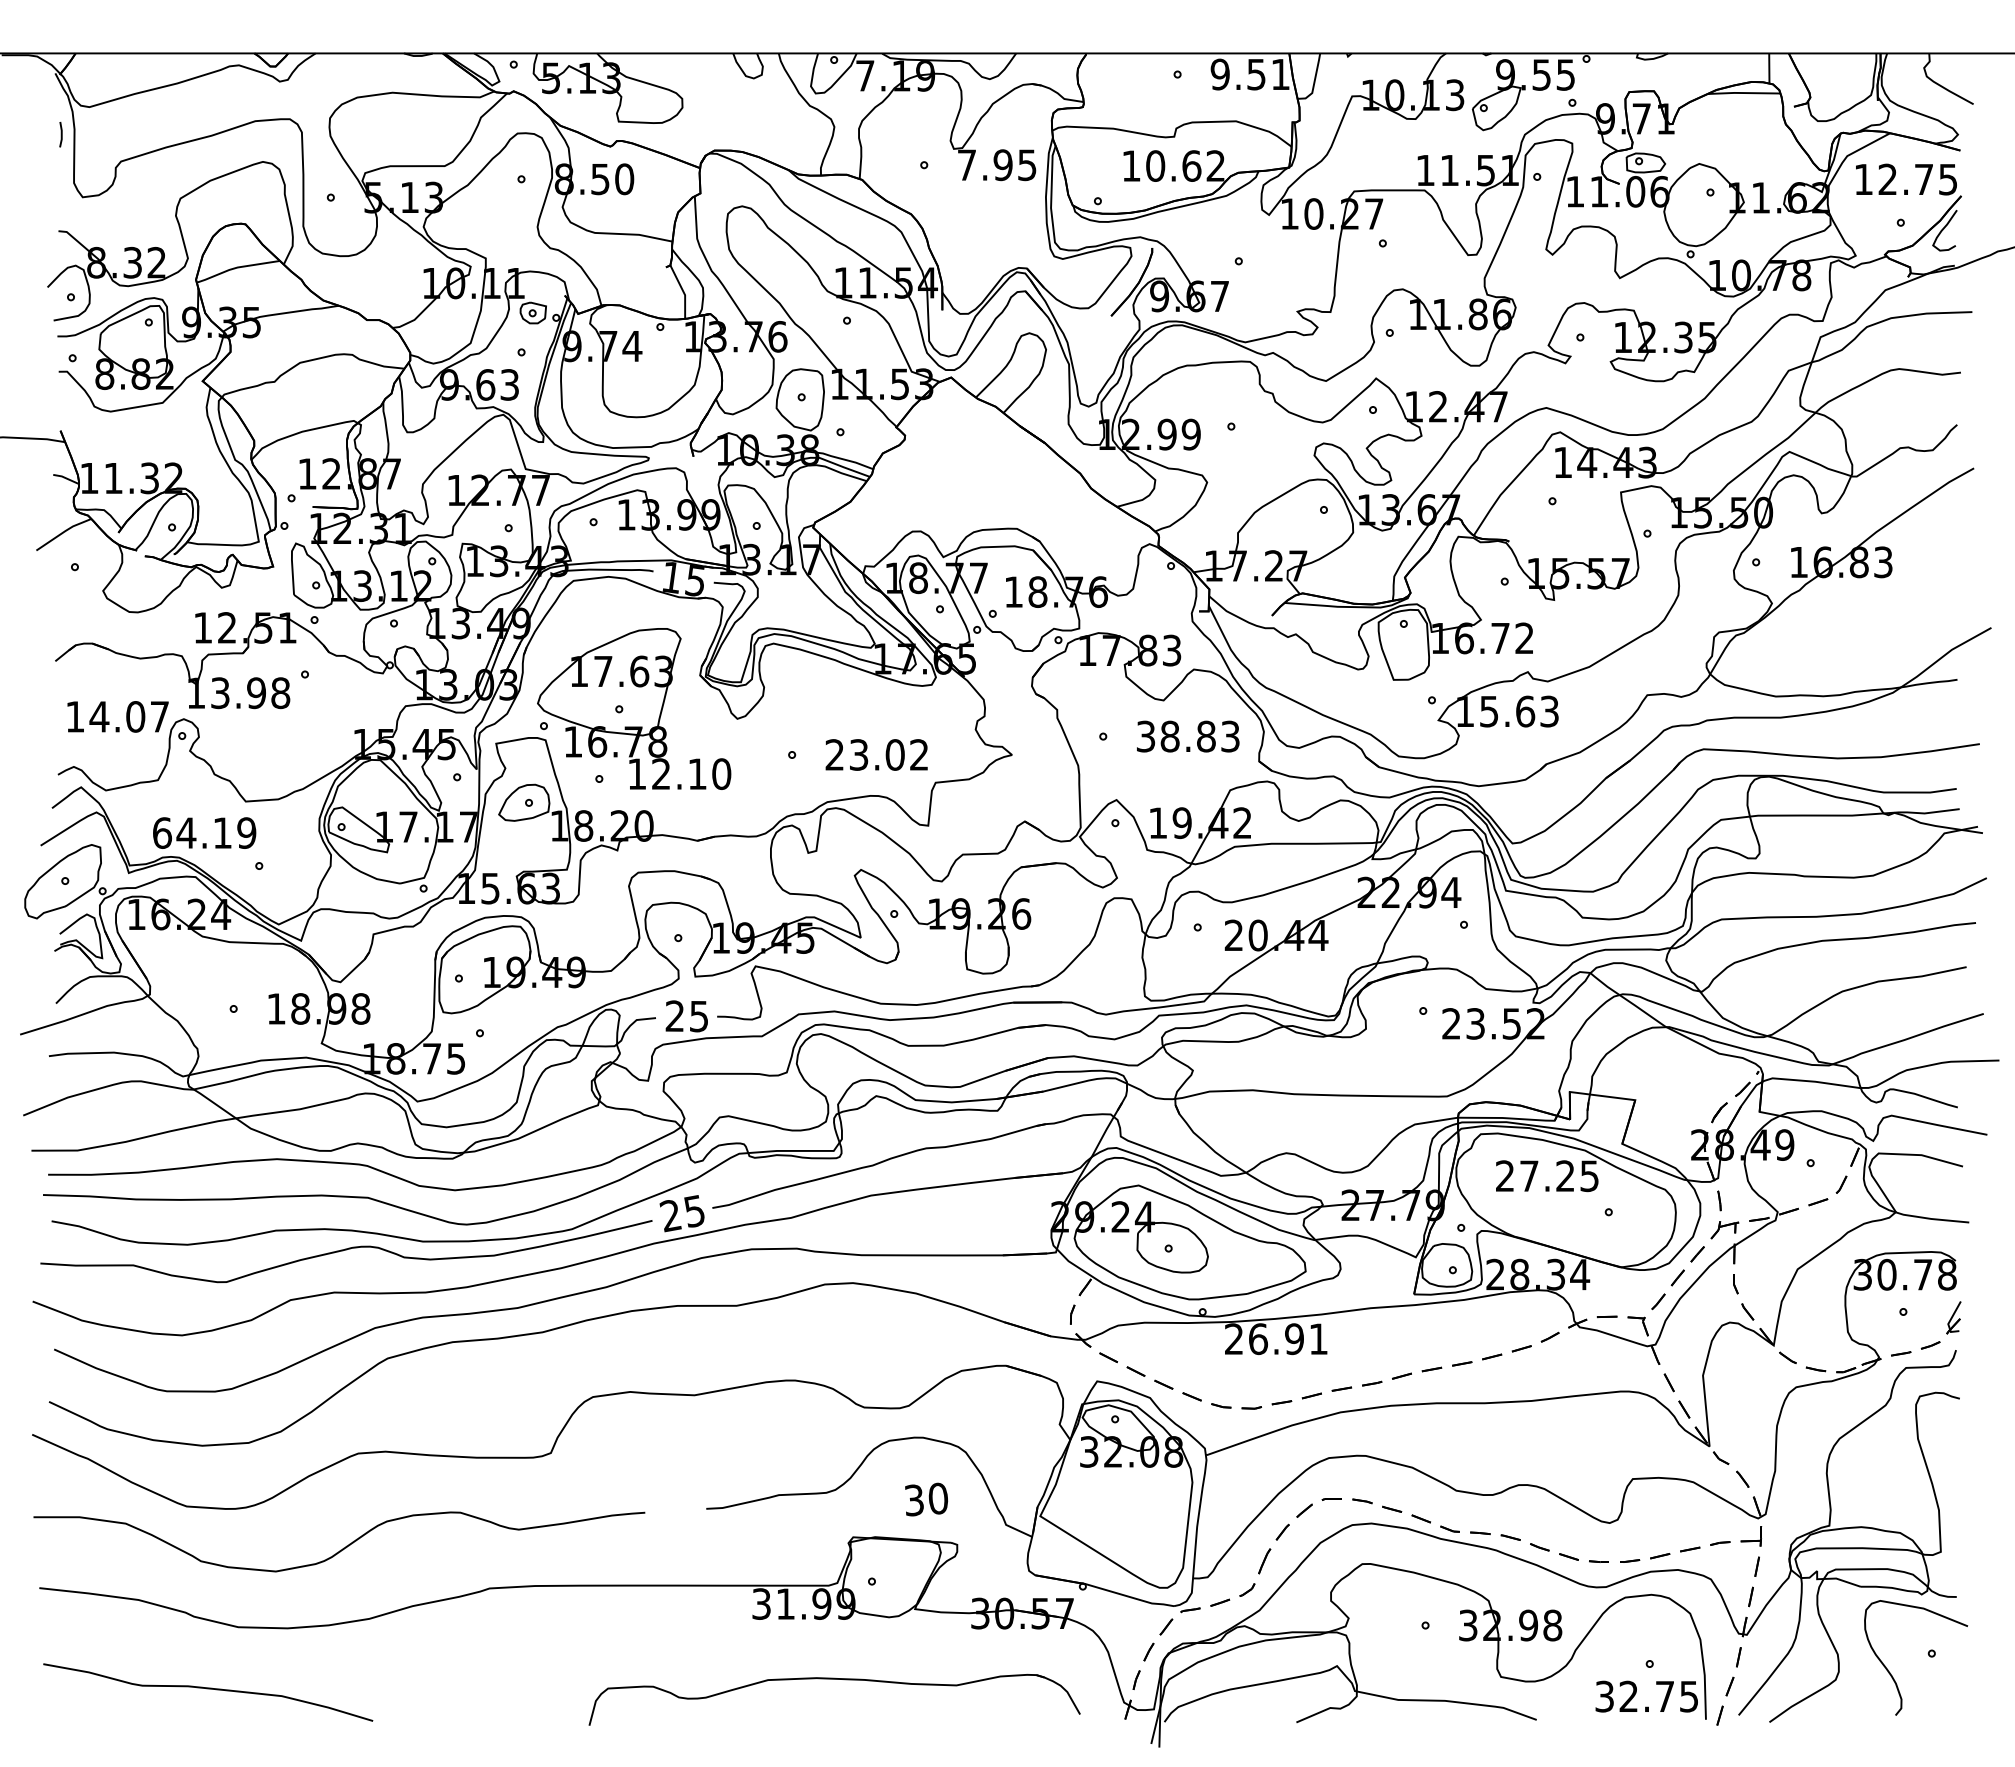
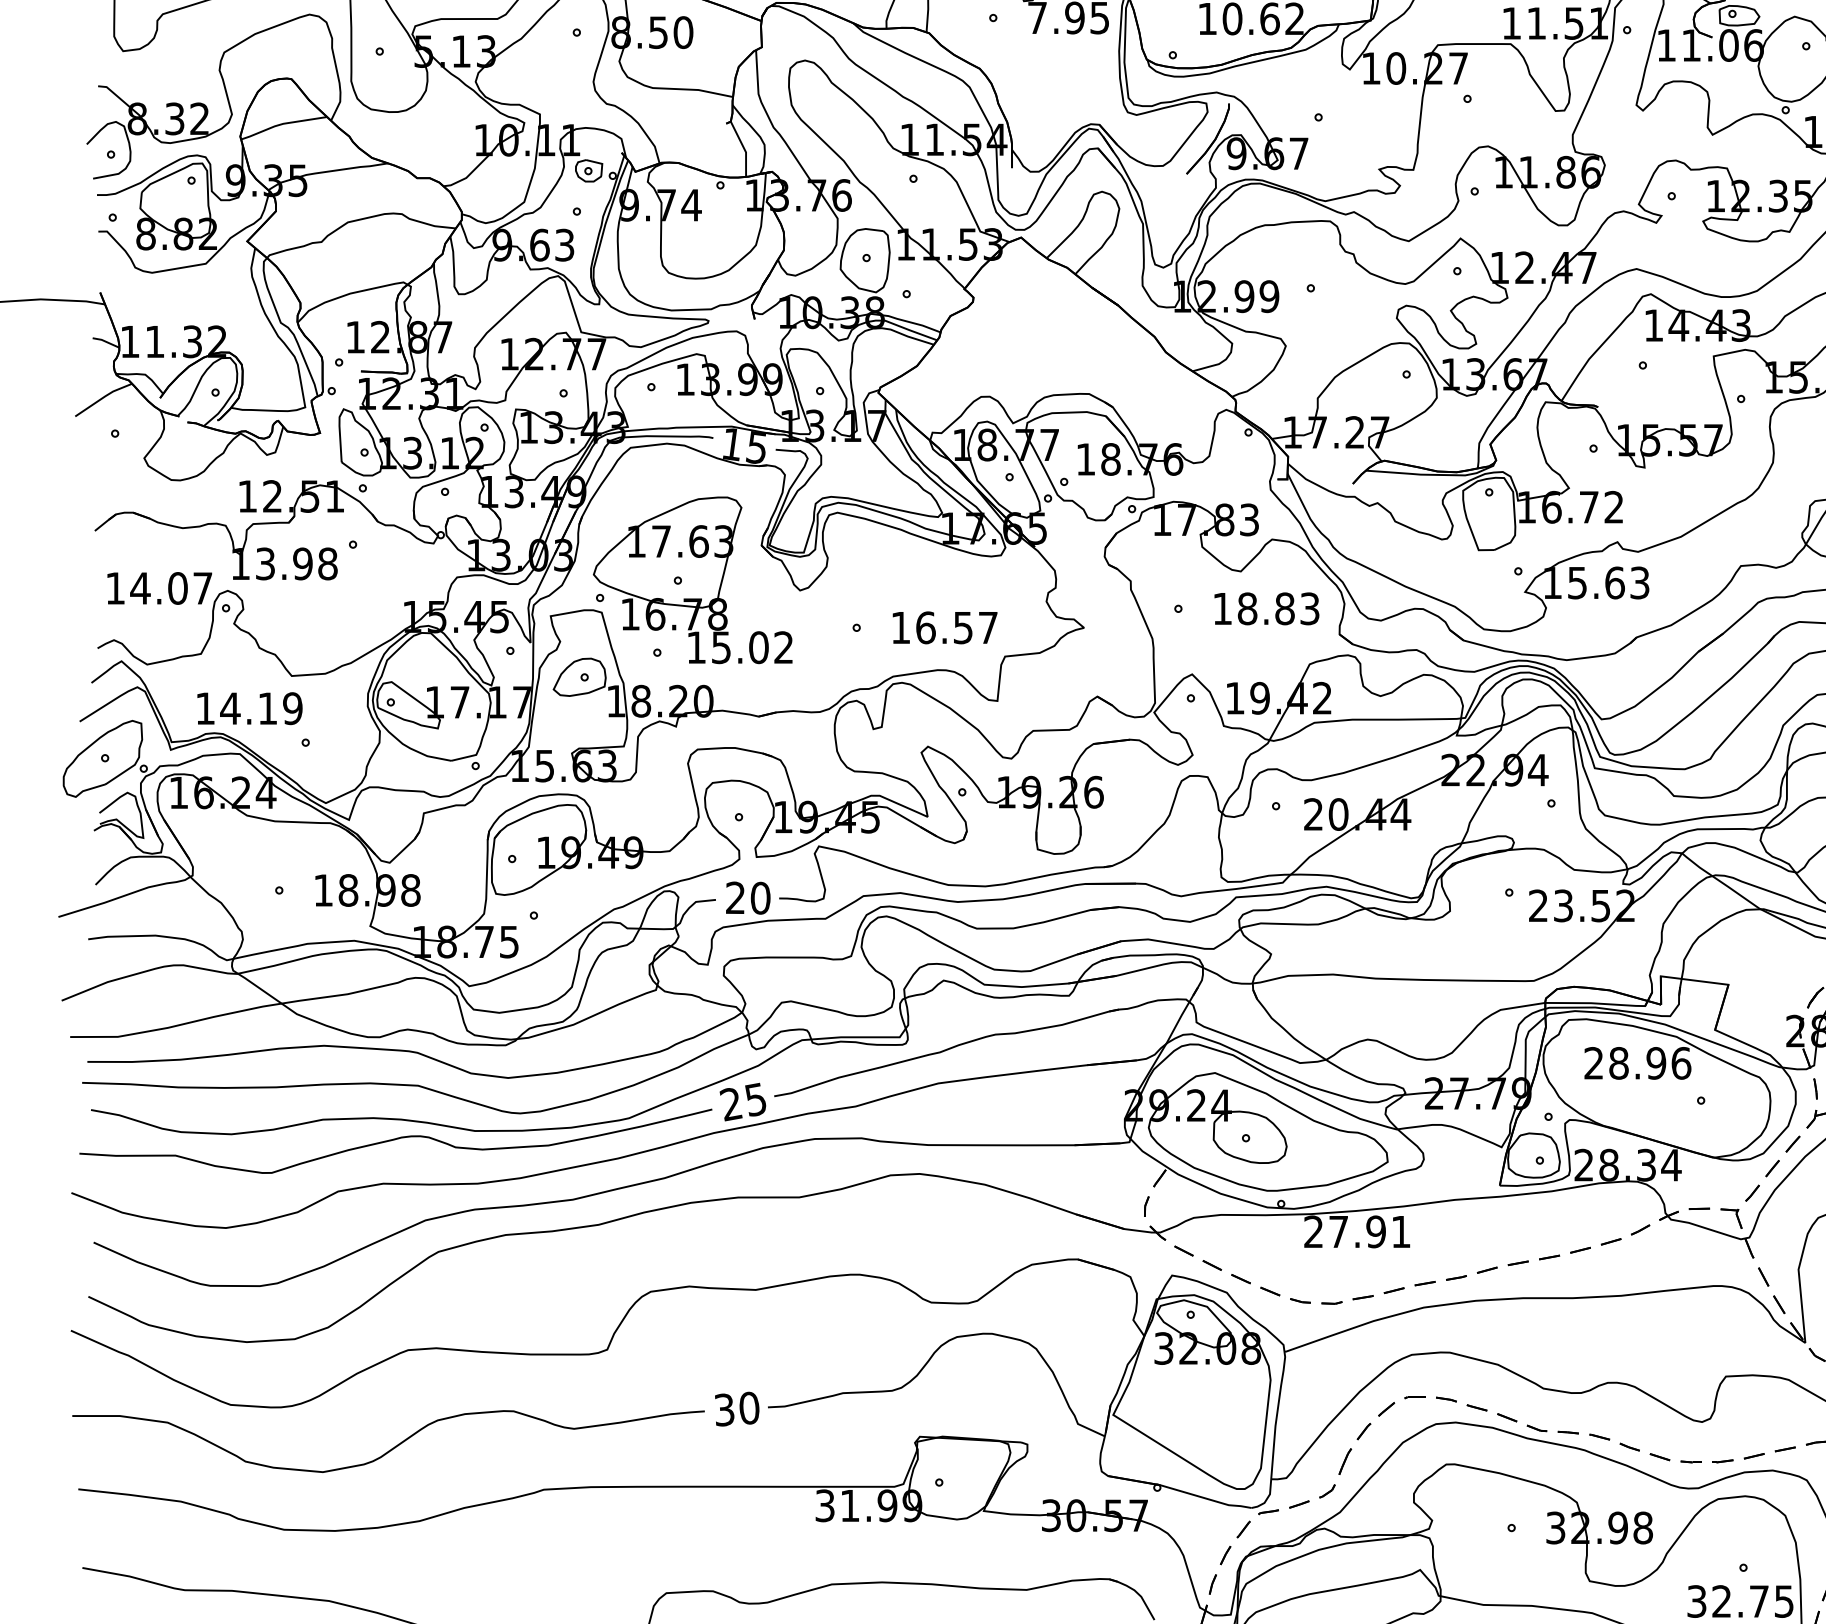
text: (1146, 736) -> (1223, 608), 38.83 -> 18.83
text: (876, 754) -> (943, 627), 23.02 -> 16.57
text: (691, 774) -> (752, 648), 12.10 -> 15.02
text: (162, 832) -> (205, 708), 64.19 -> 14.19
text: (698, 1016) -> (759, 898), 25 -> 20
text: (1559, 1176) -> (1650, 1063), 27.25 -> 28.96
text: (1258, 1339) -> (1338, 1232), 26.91 -> 27.91
text: (926, 1499) -> (737, 1409), moved

